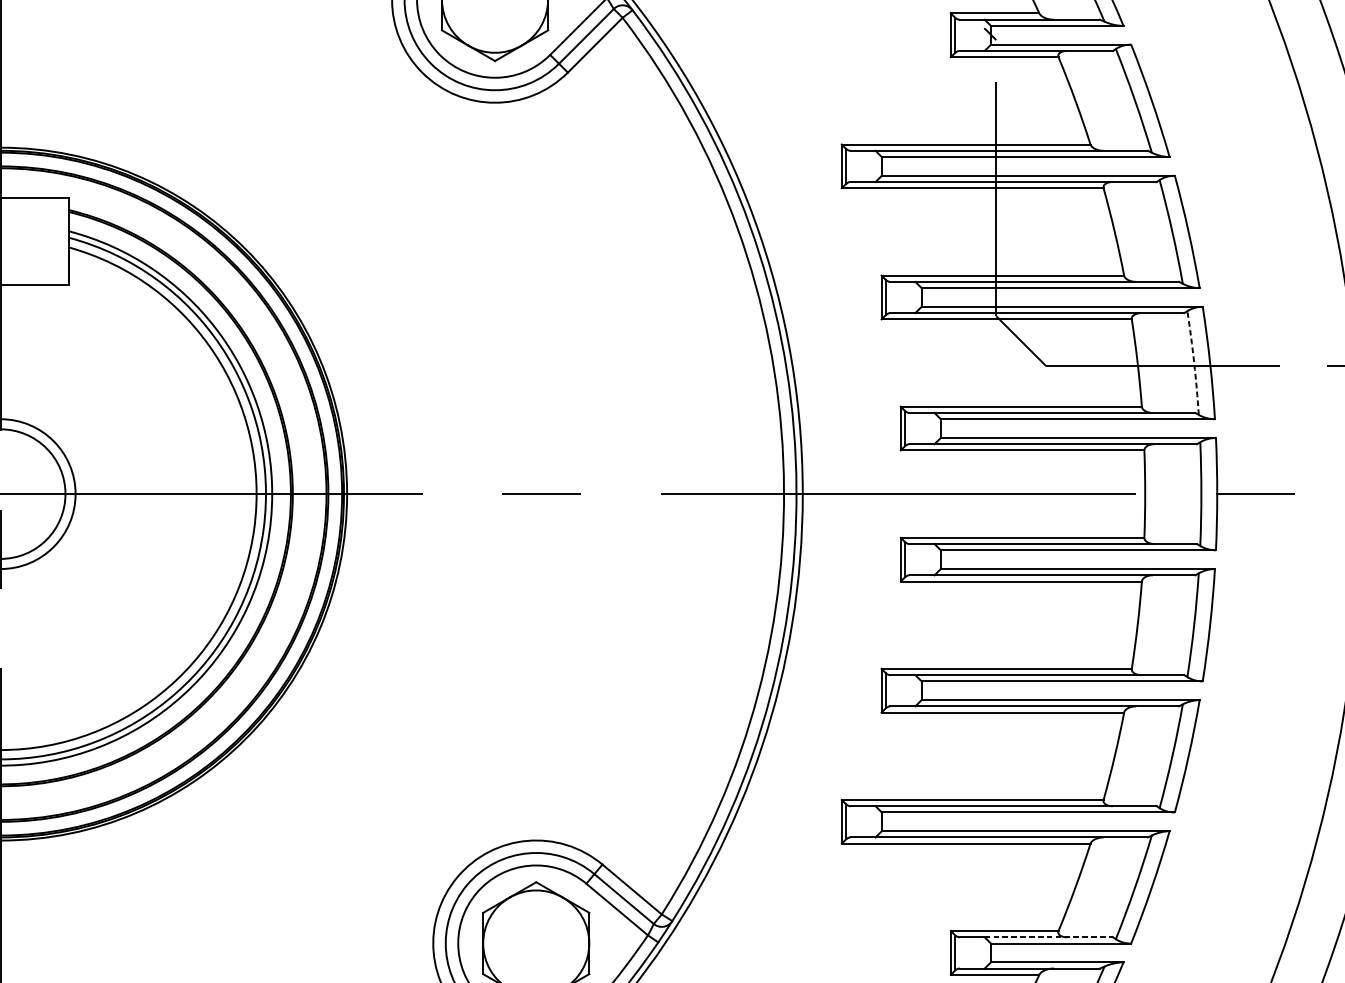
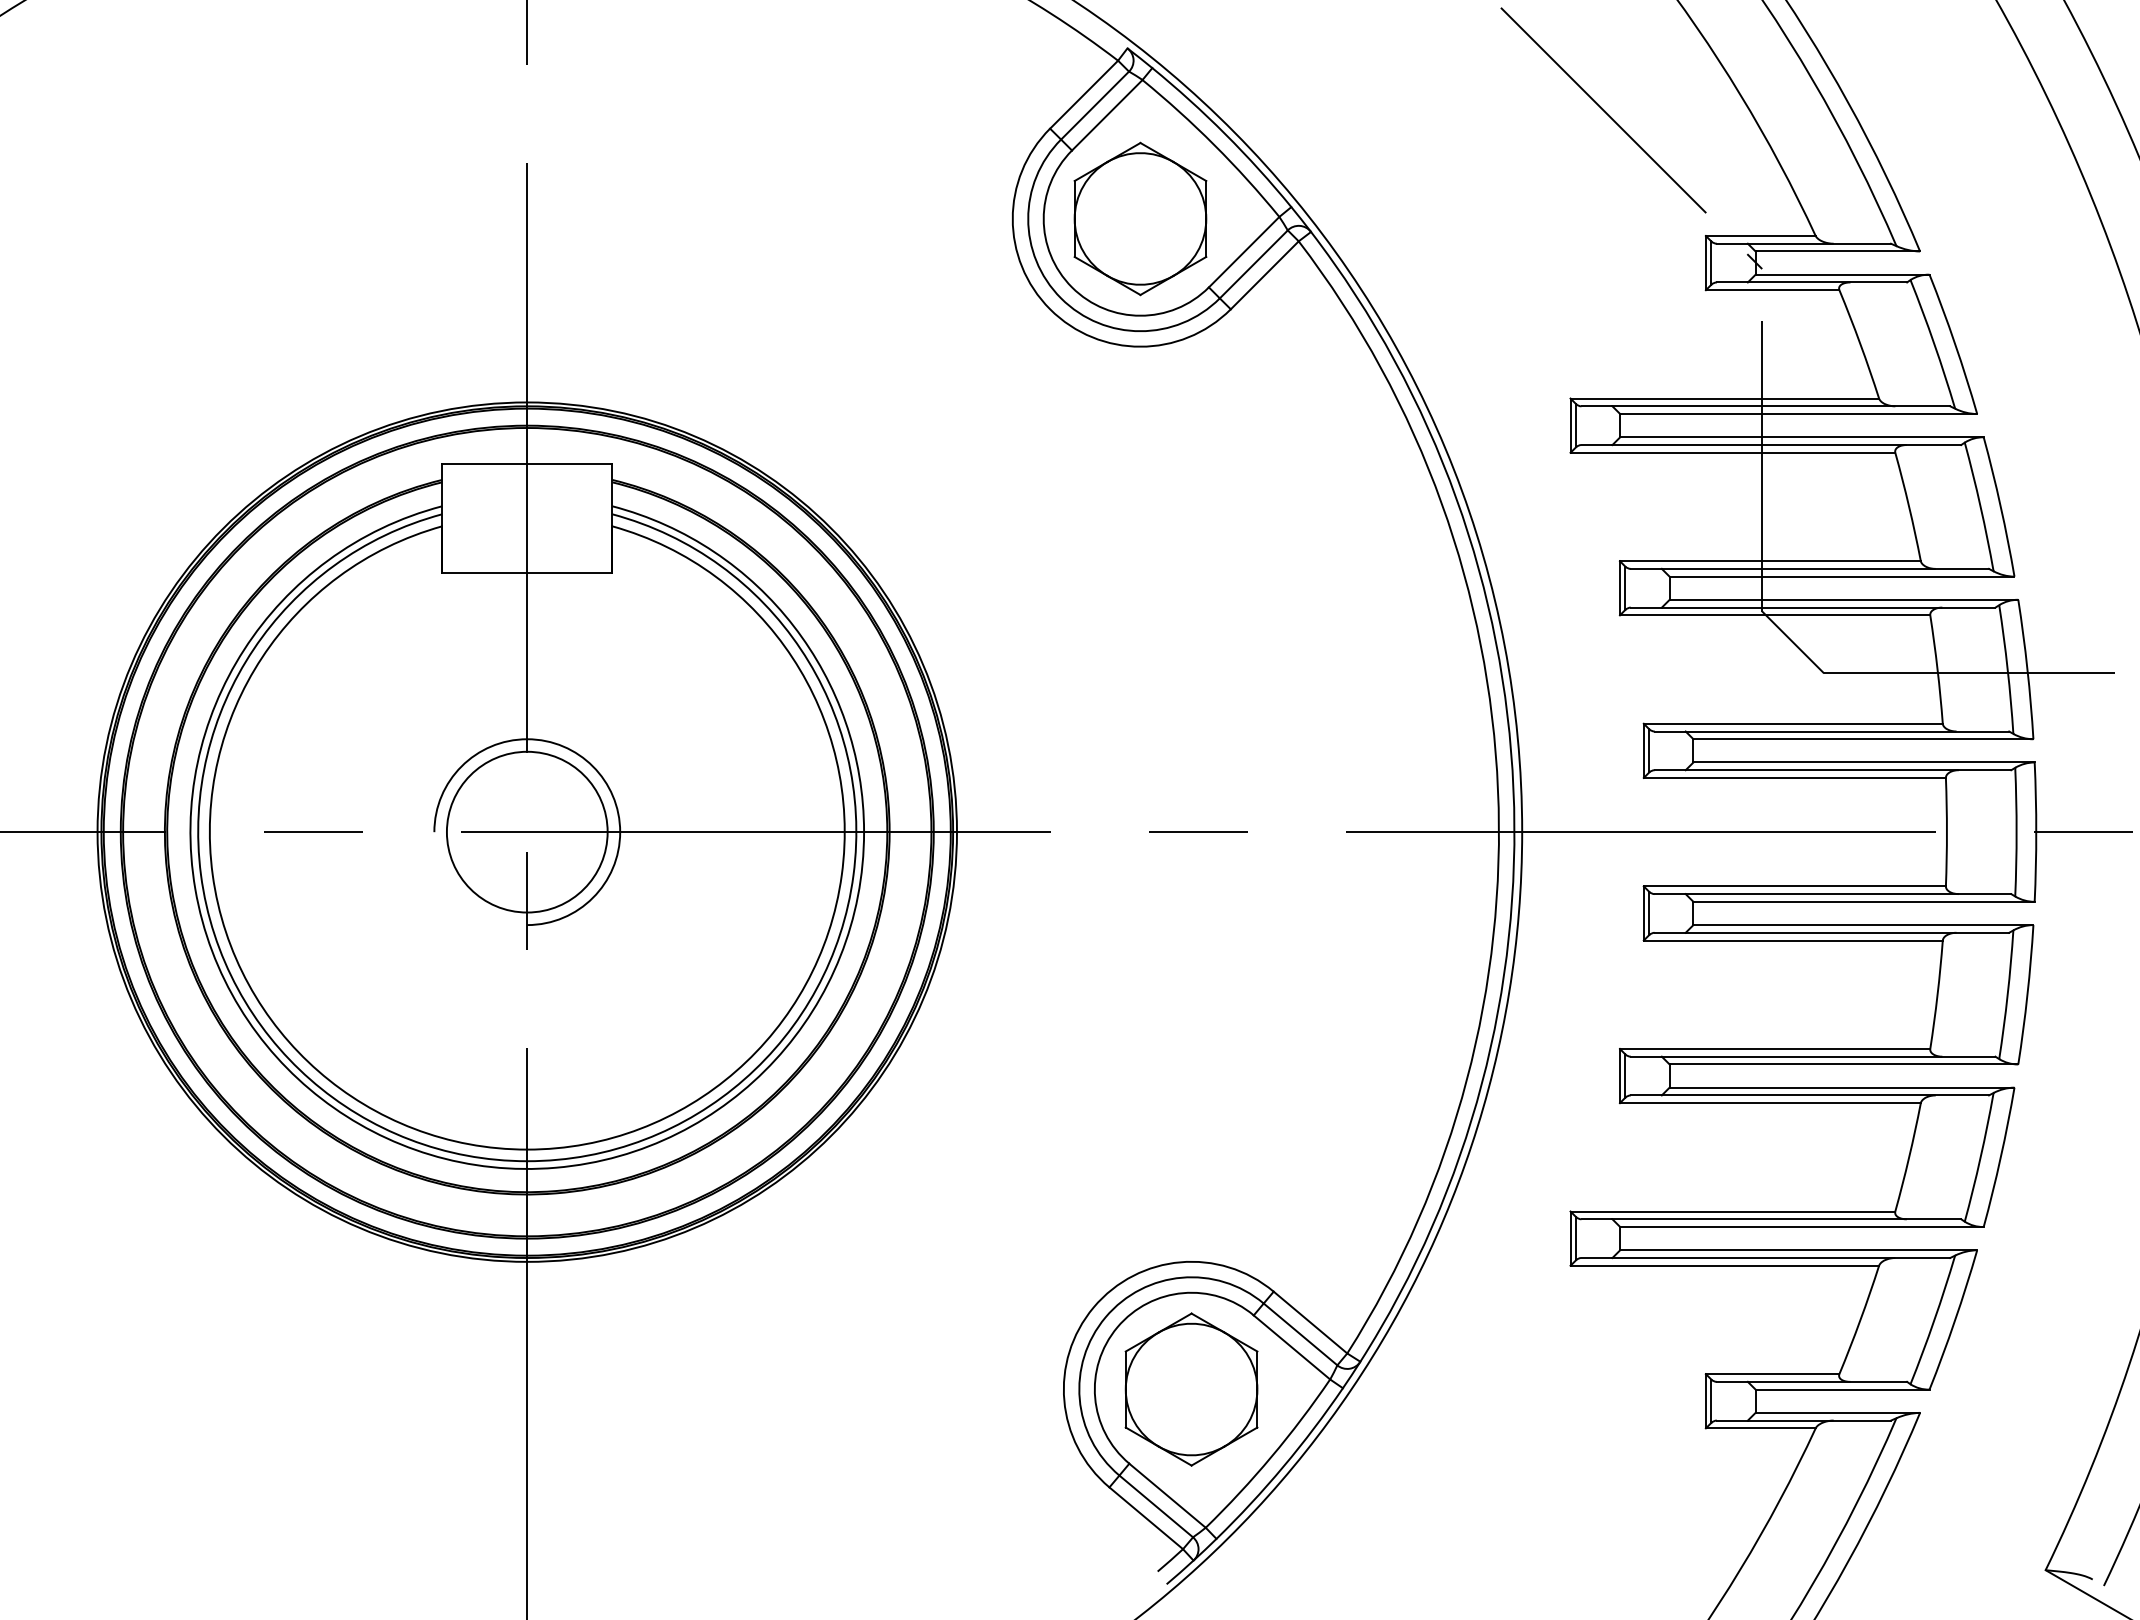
arc: (1194, 362) -> (2007, 669), dashed -> solid
line: (1048, 937) -> (1827, 1381), dashed -> solid

